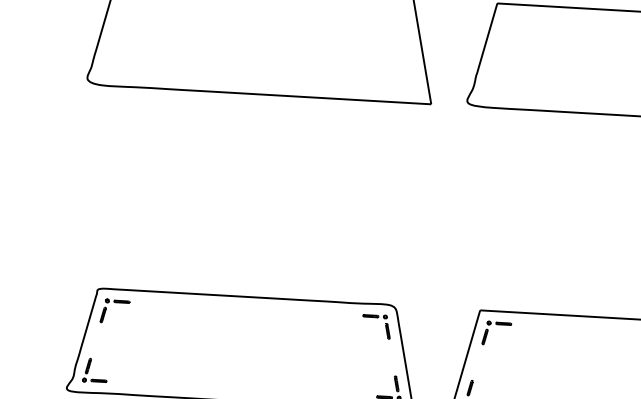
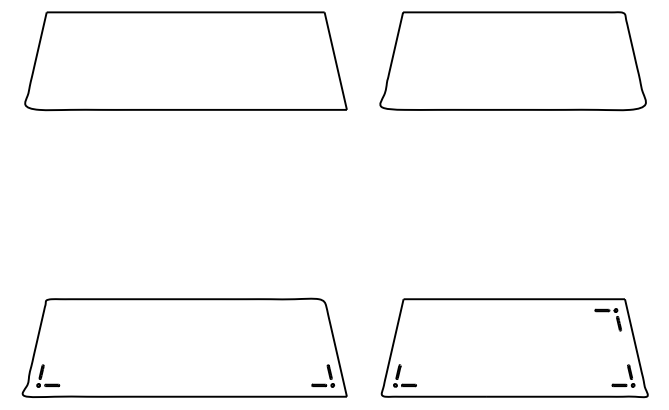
part: (115, 303) -> (63, 312), removed
part: (376, 318) -> (307, 312), removed
part: (497, 325) -> (420, 312), removed

